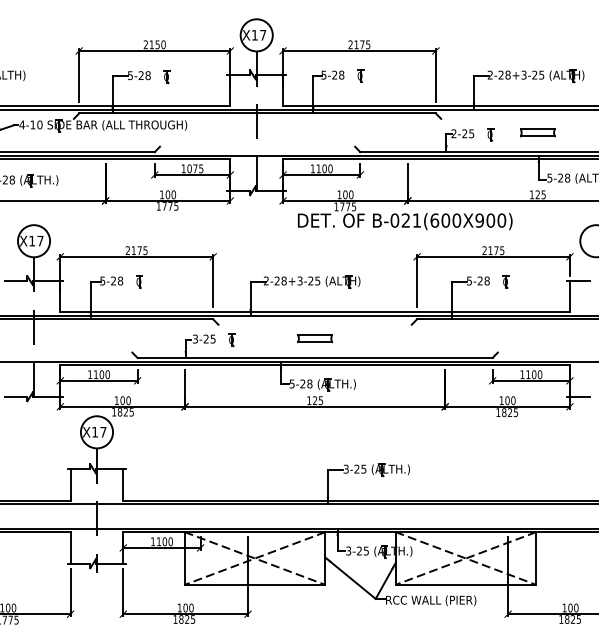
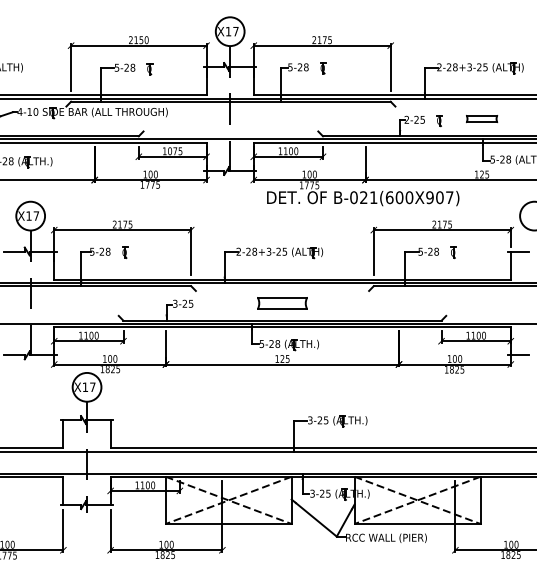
text: (501, 220) -> (449, 197), B-021(600X900) -> B-021(600X907)
part: (315, 338) -> (282, 303), size x1.6
part: (232, 339) -> (208, 304), removed

